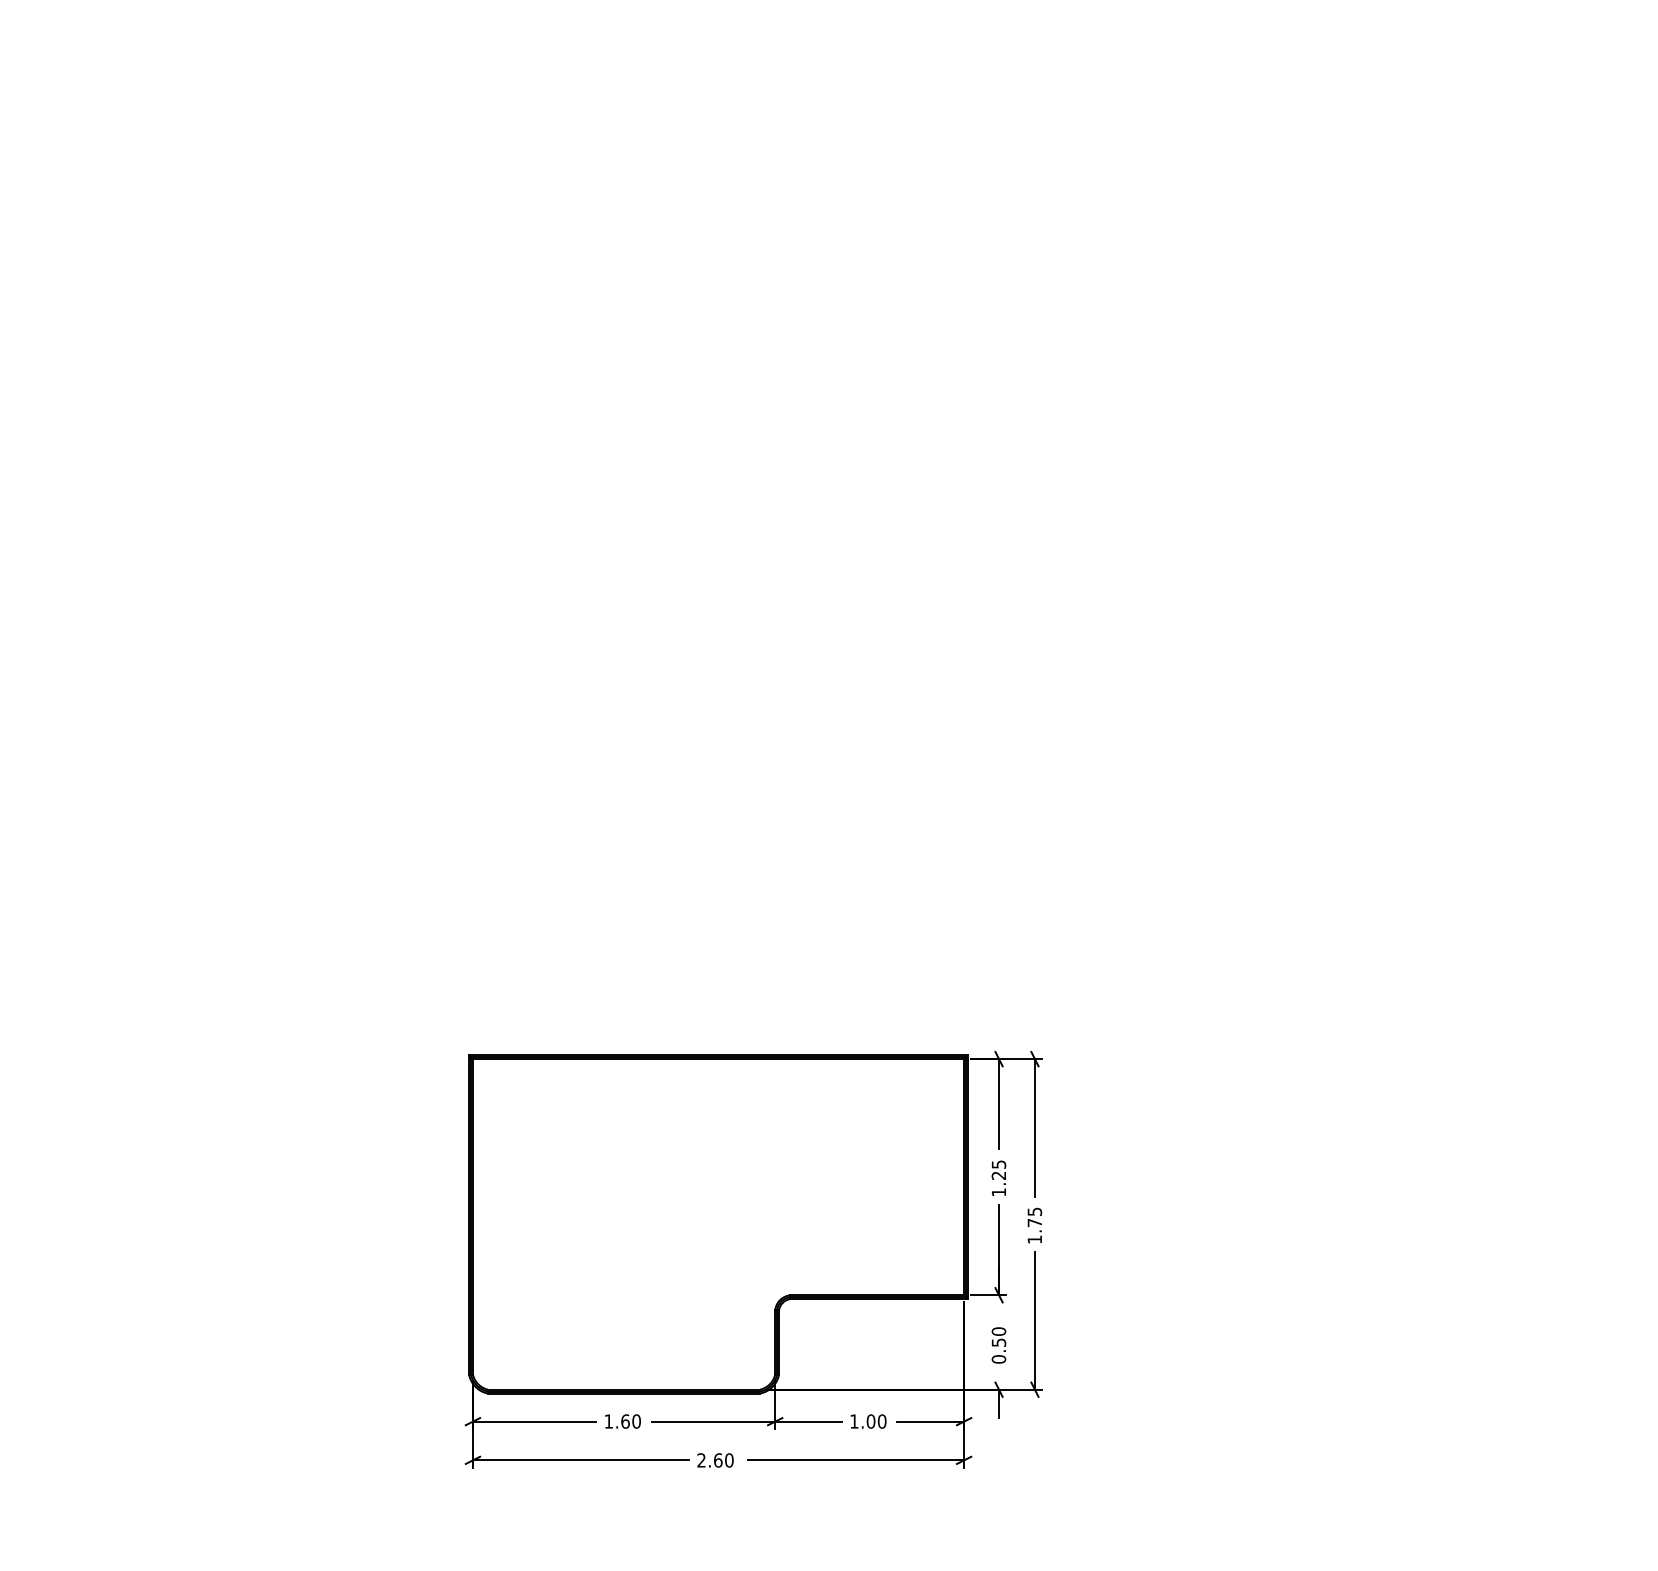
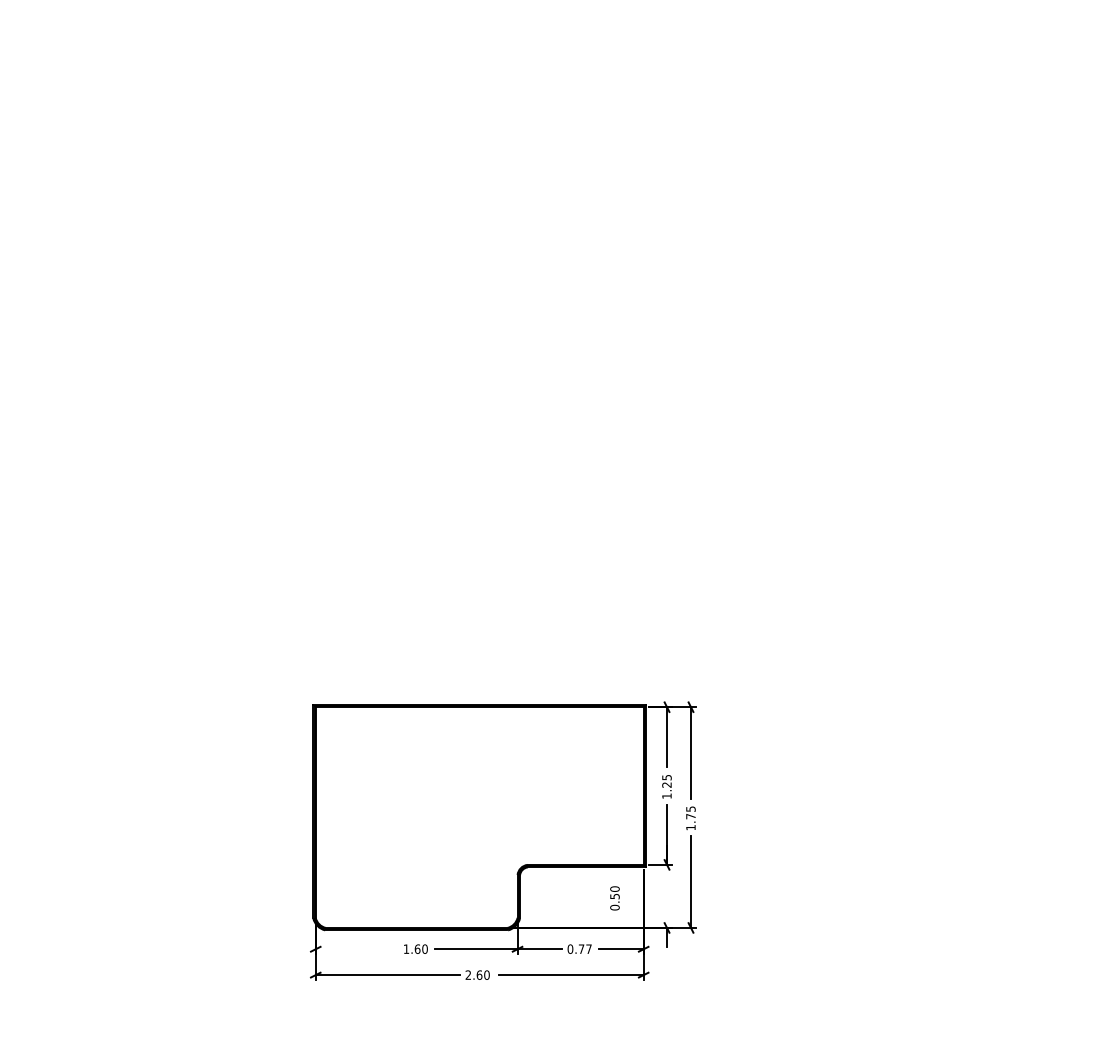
text: (998, 1345) -> (614, 898), moved
text: (867, 1420) -> (579, 948), 1.00 -> 0.77
line: (533, 1422) -> (356, 949), removed

